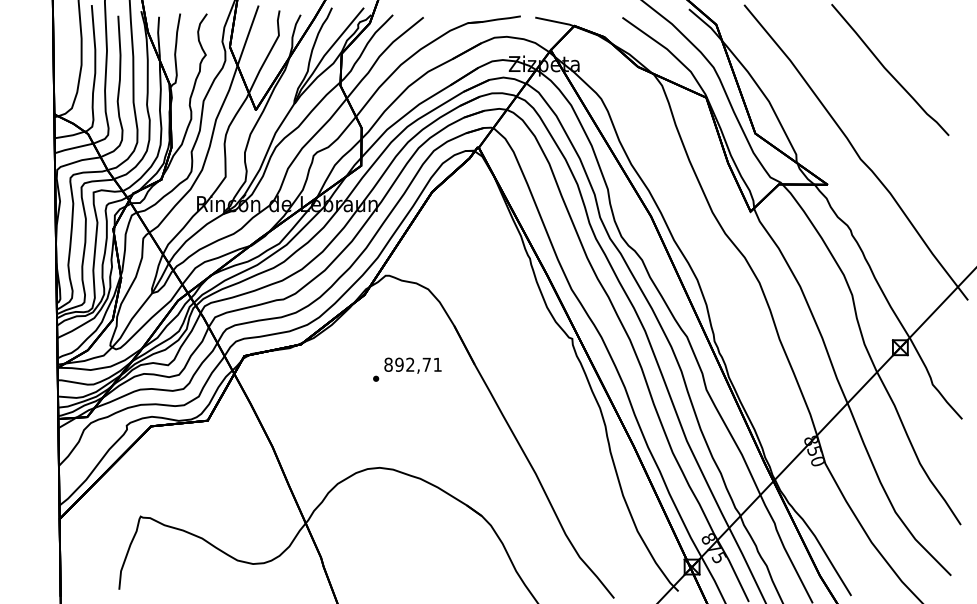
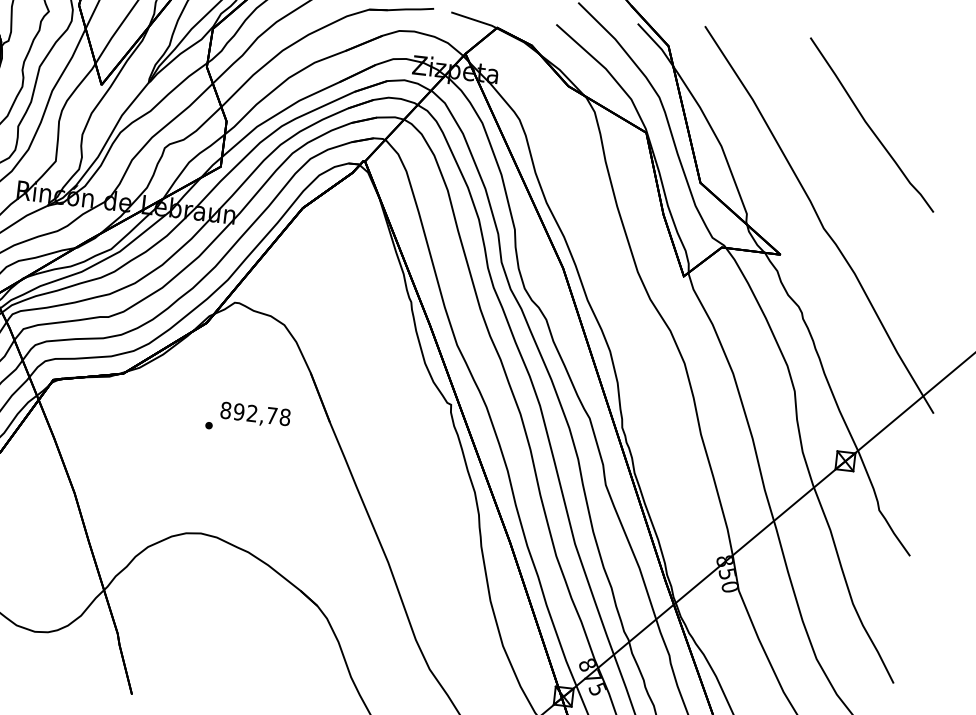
text: (437, 364) -> (285, 416), 892,71 -> 892,78

